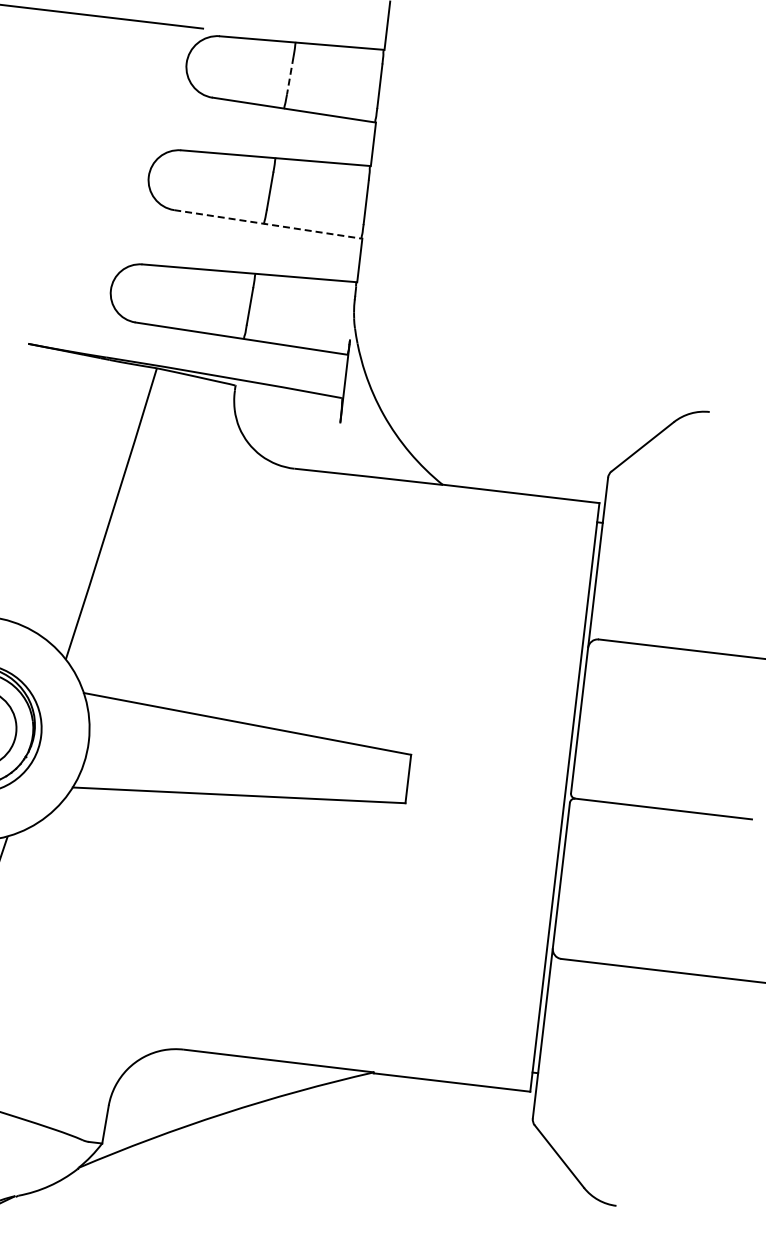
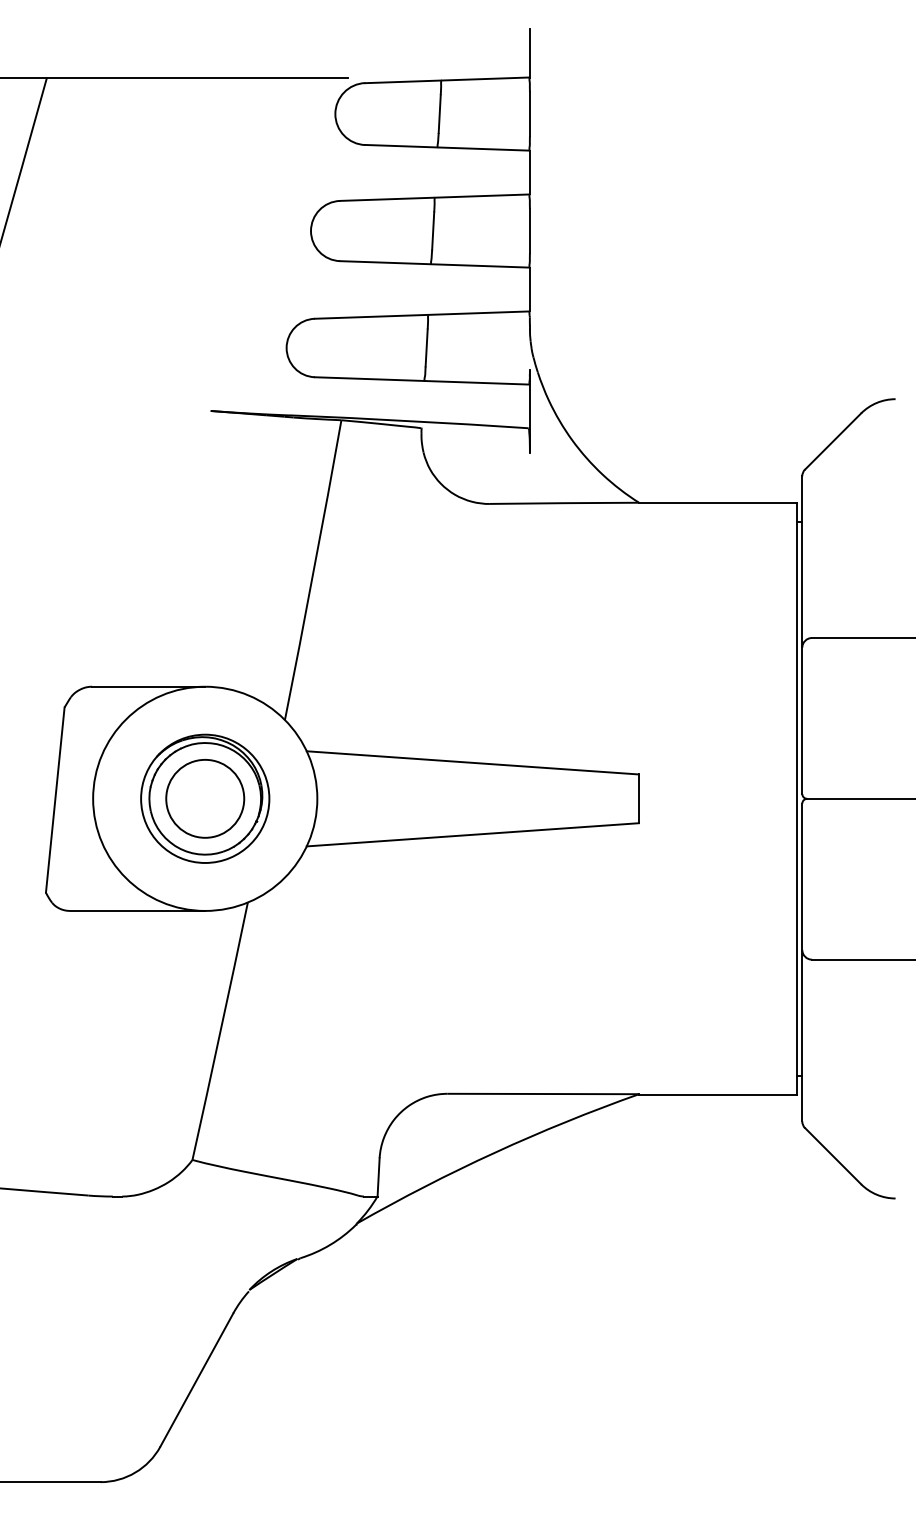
line: (290, 76) -> (439, 114), dashed -> solid
line: (267, 224) -> (434, 264), dashed -> solid

